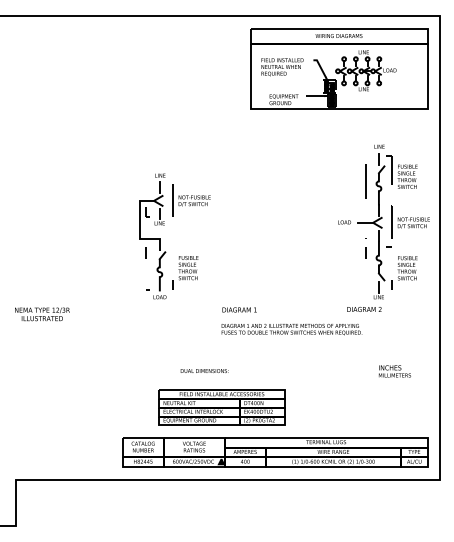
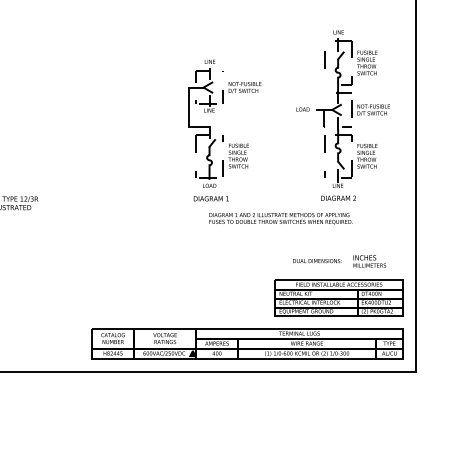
part: (383, 221) -> (342, 108), moved
part: (160, 238) -> (210, 125), moved
text: (291, 329) -> (280, 218), moved
text: (204, 370) -> (317, 260), moved
part: (221, 407) -> (338, 298), moved

